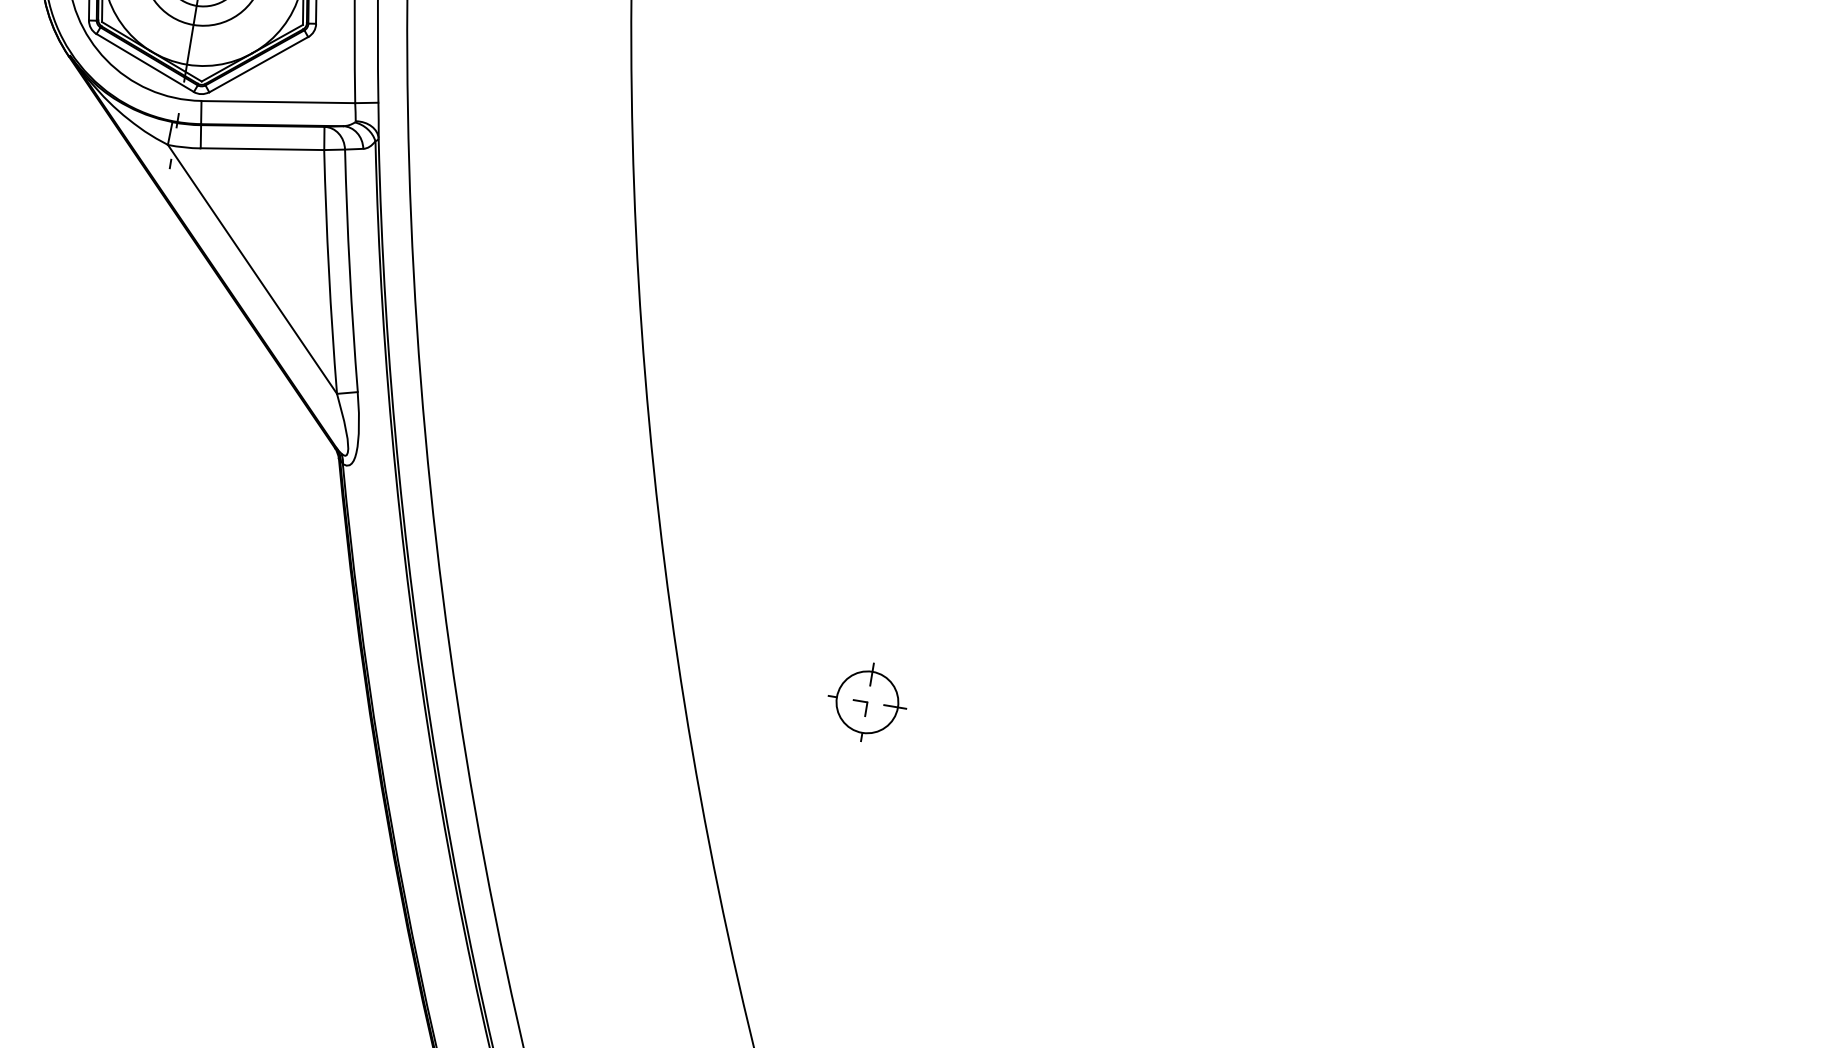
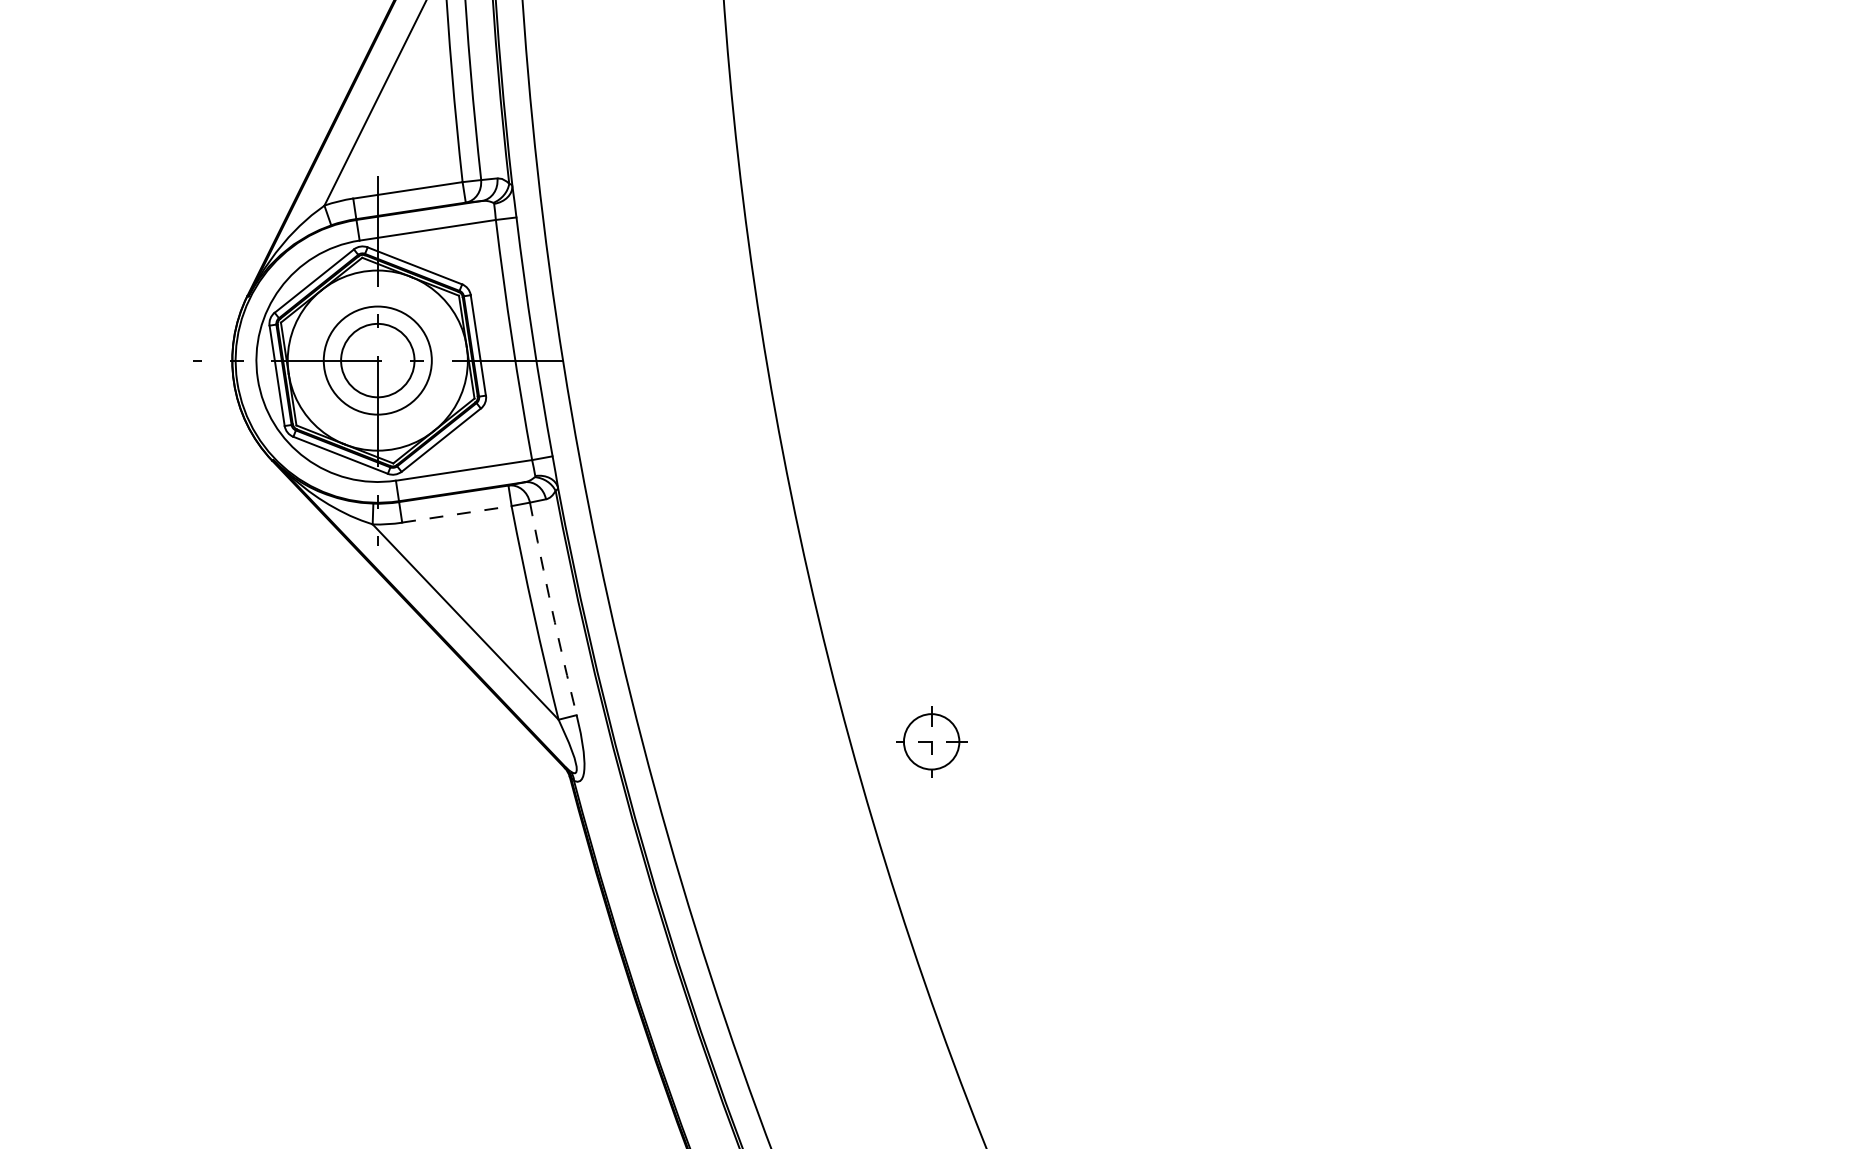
line: (263, 149) -> (457, 514), solid -> dashed
arc: (349, 271) -> (551, 609), solid -> dashed
part: (867, 701) -> (931, 741), moved

